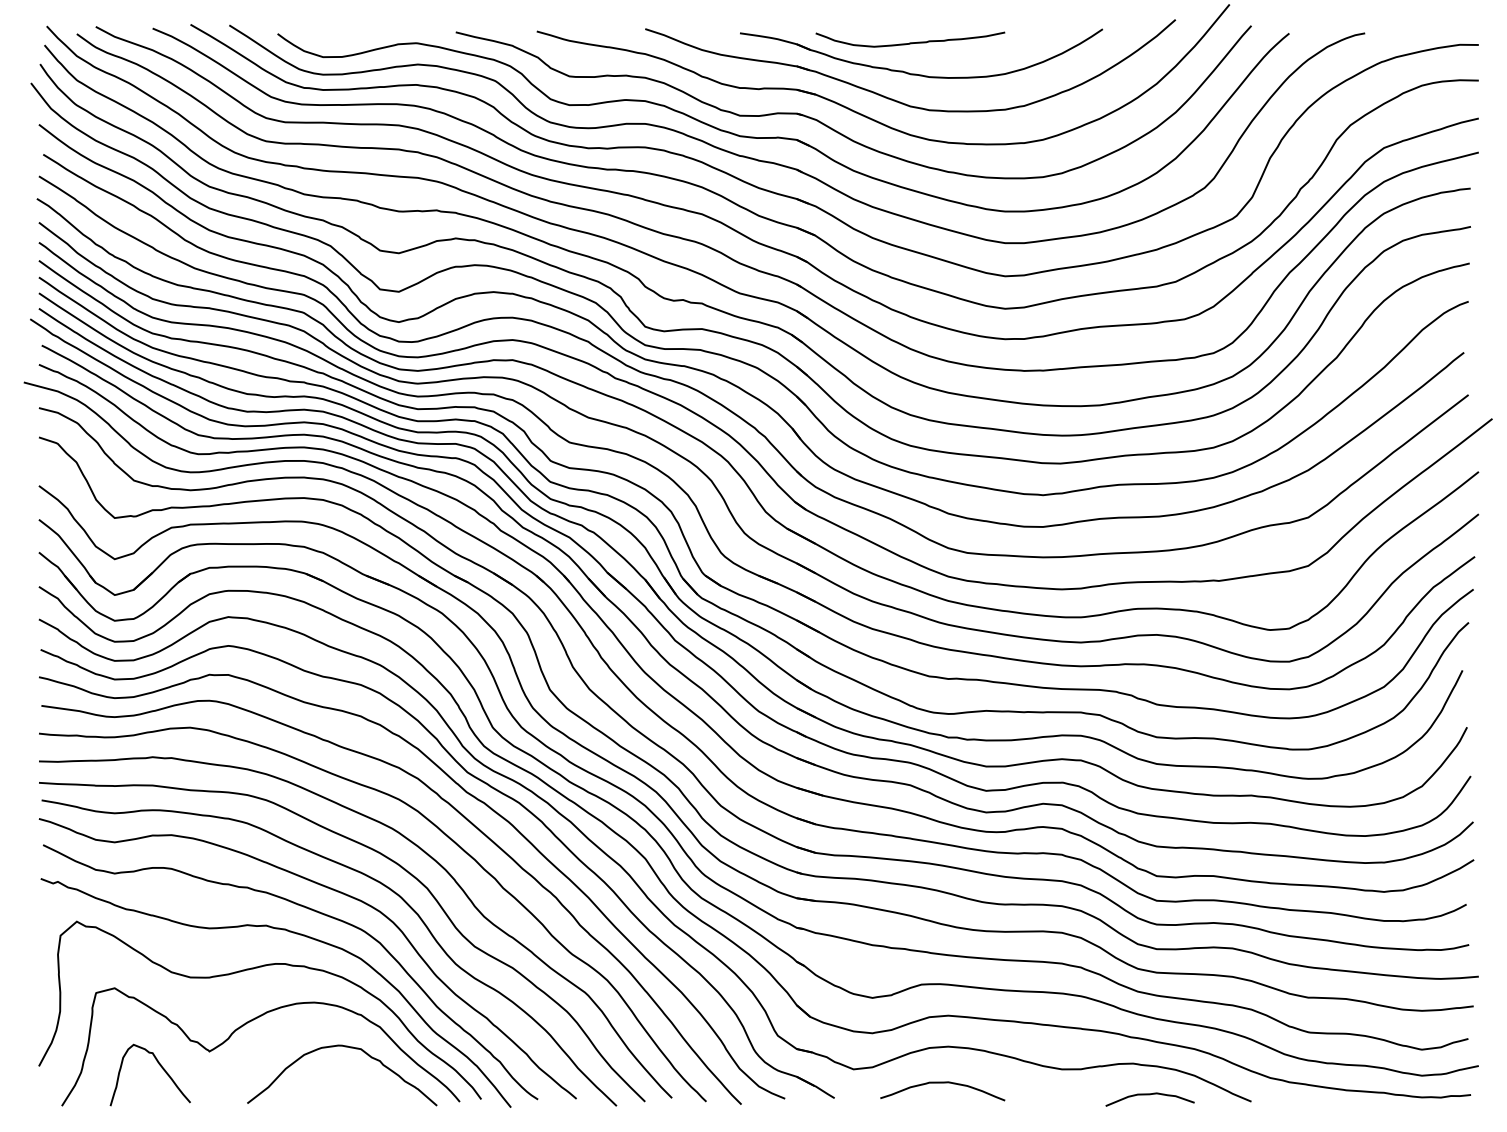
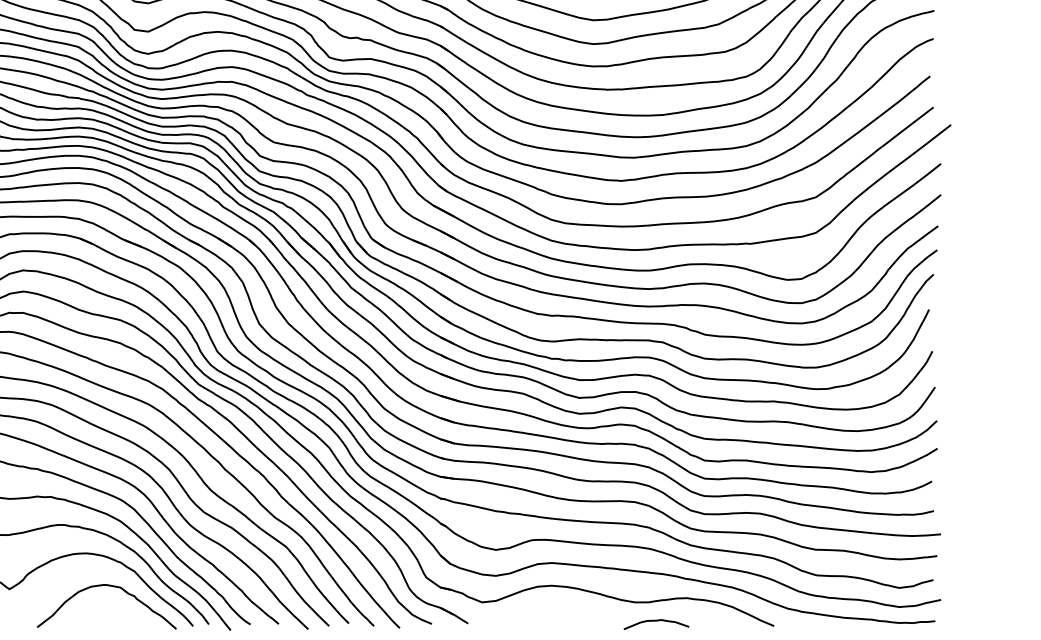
curve: (942, 1083) -> (547, 612), removed
curve: (1149, 1095) -> (656, 621), moved

